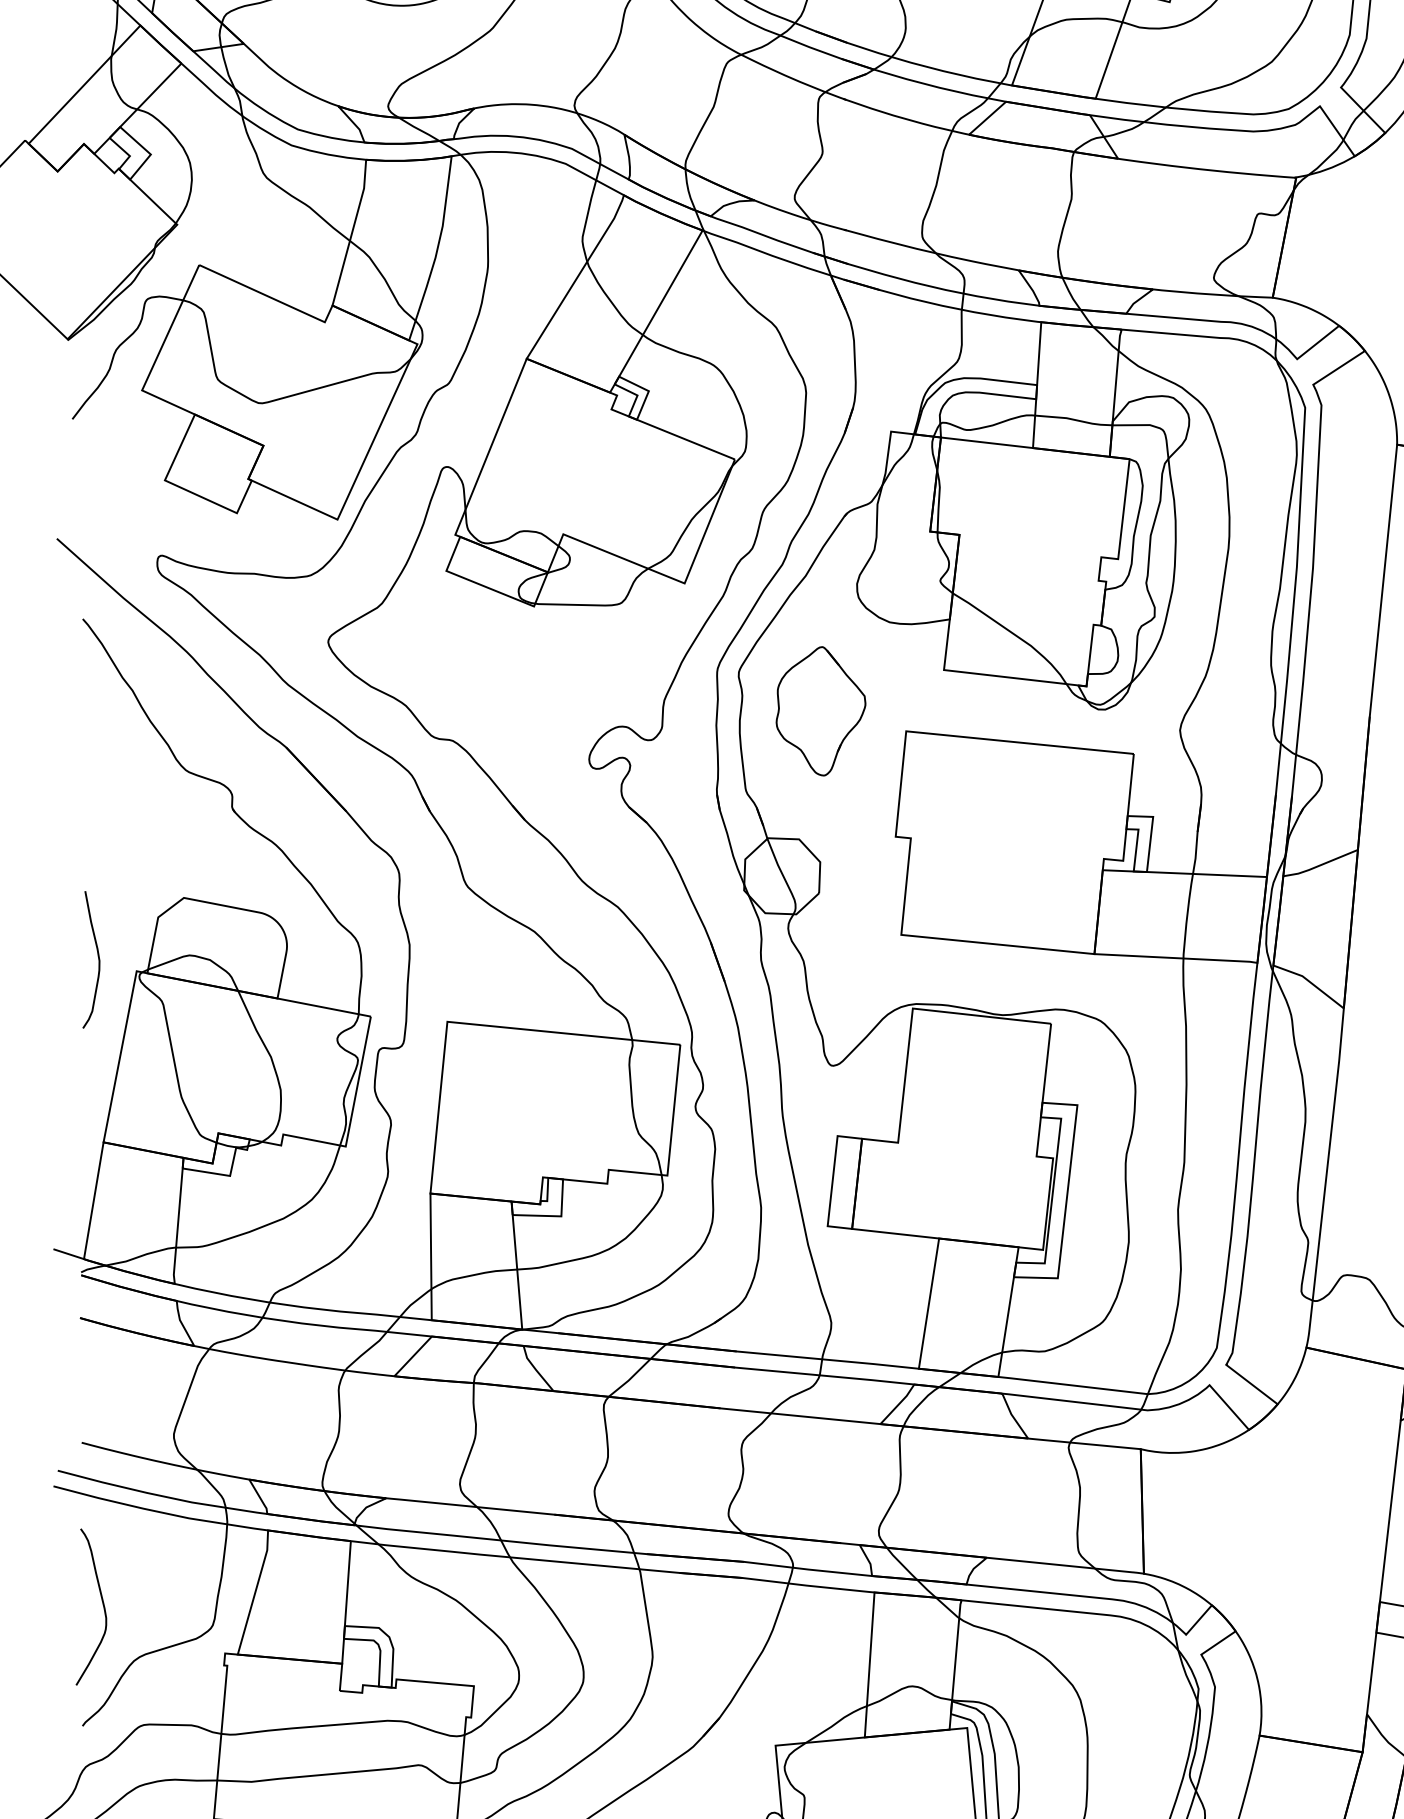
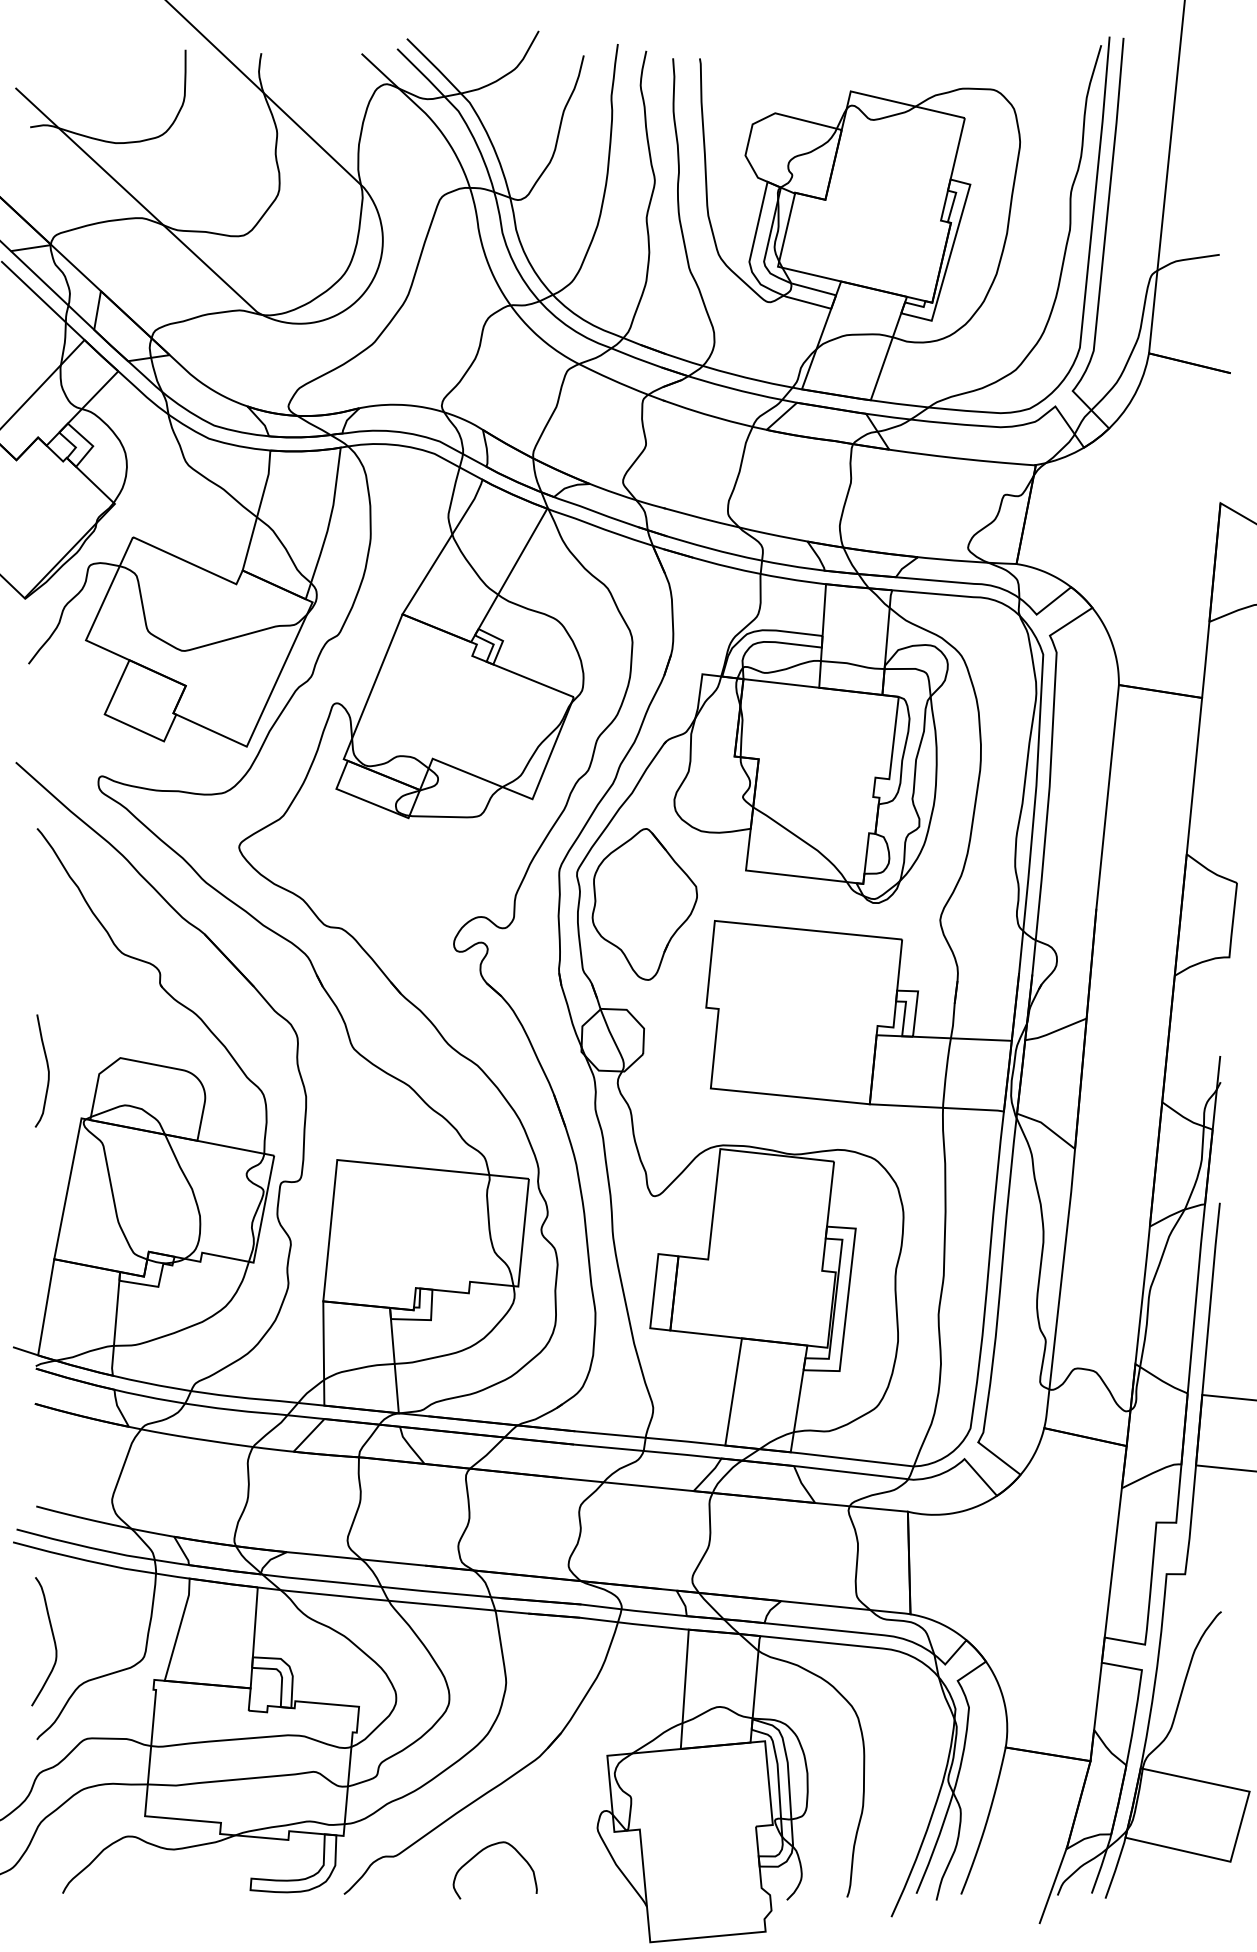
part: (820, 711) -> (644, 904), size x1.43
curve: (97, 959) -> (47, 1070), moved

